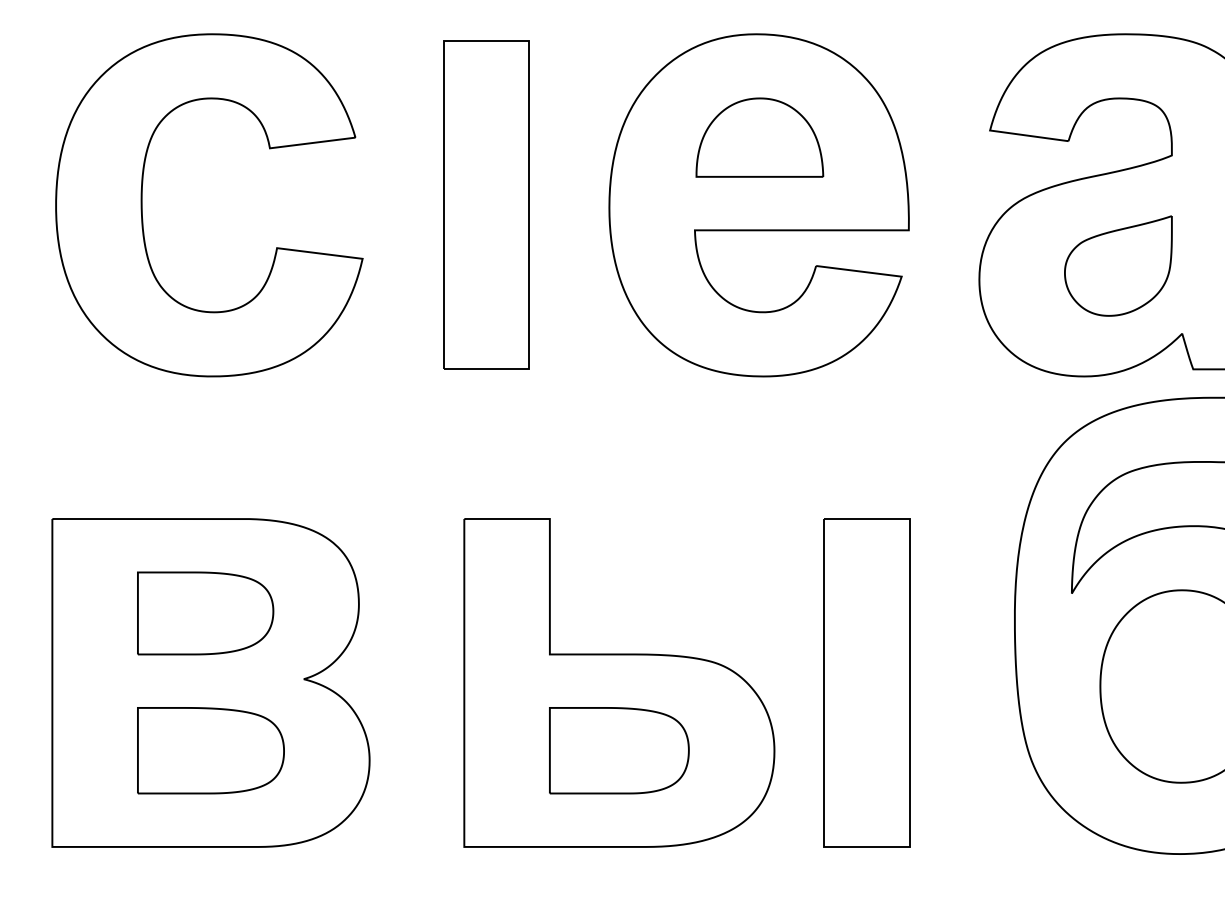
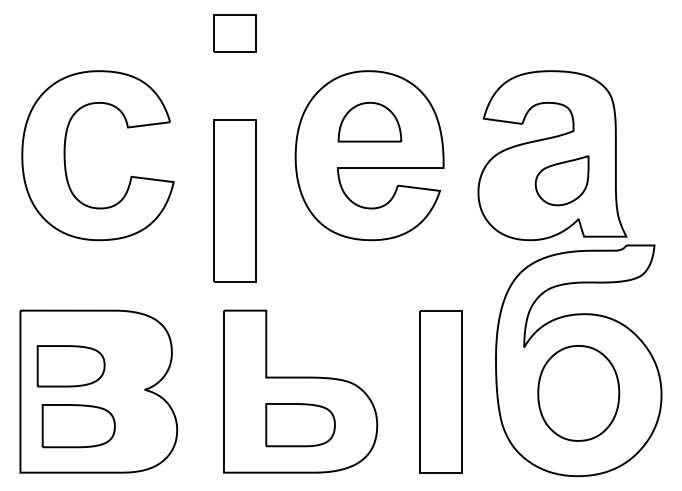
part: (485, 204) -> (234, 200), moved
part: (1117, 265) -> (561, 180), moved
part: (204, 613) -> (70, 366), moved
part: (866, 682) -> (440, 391), moved
part: (210, 751) -> (78, 426), moved

